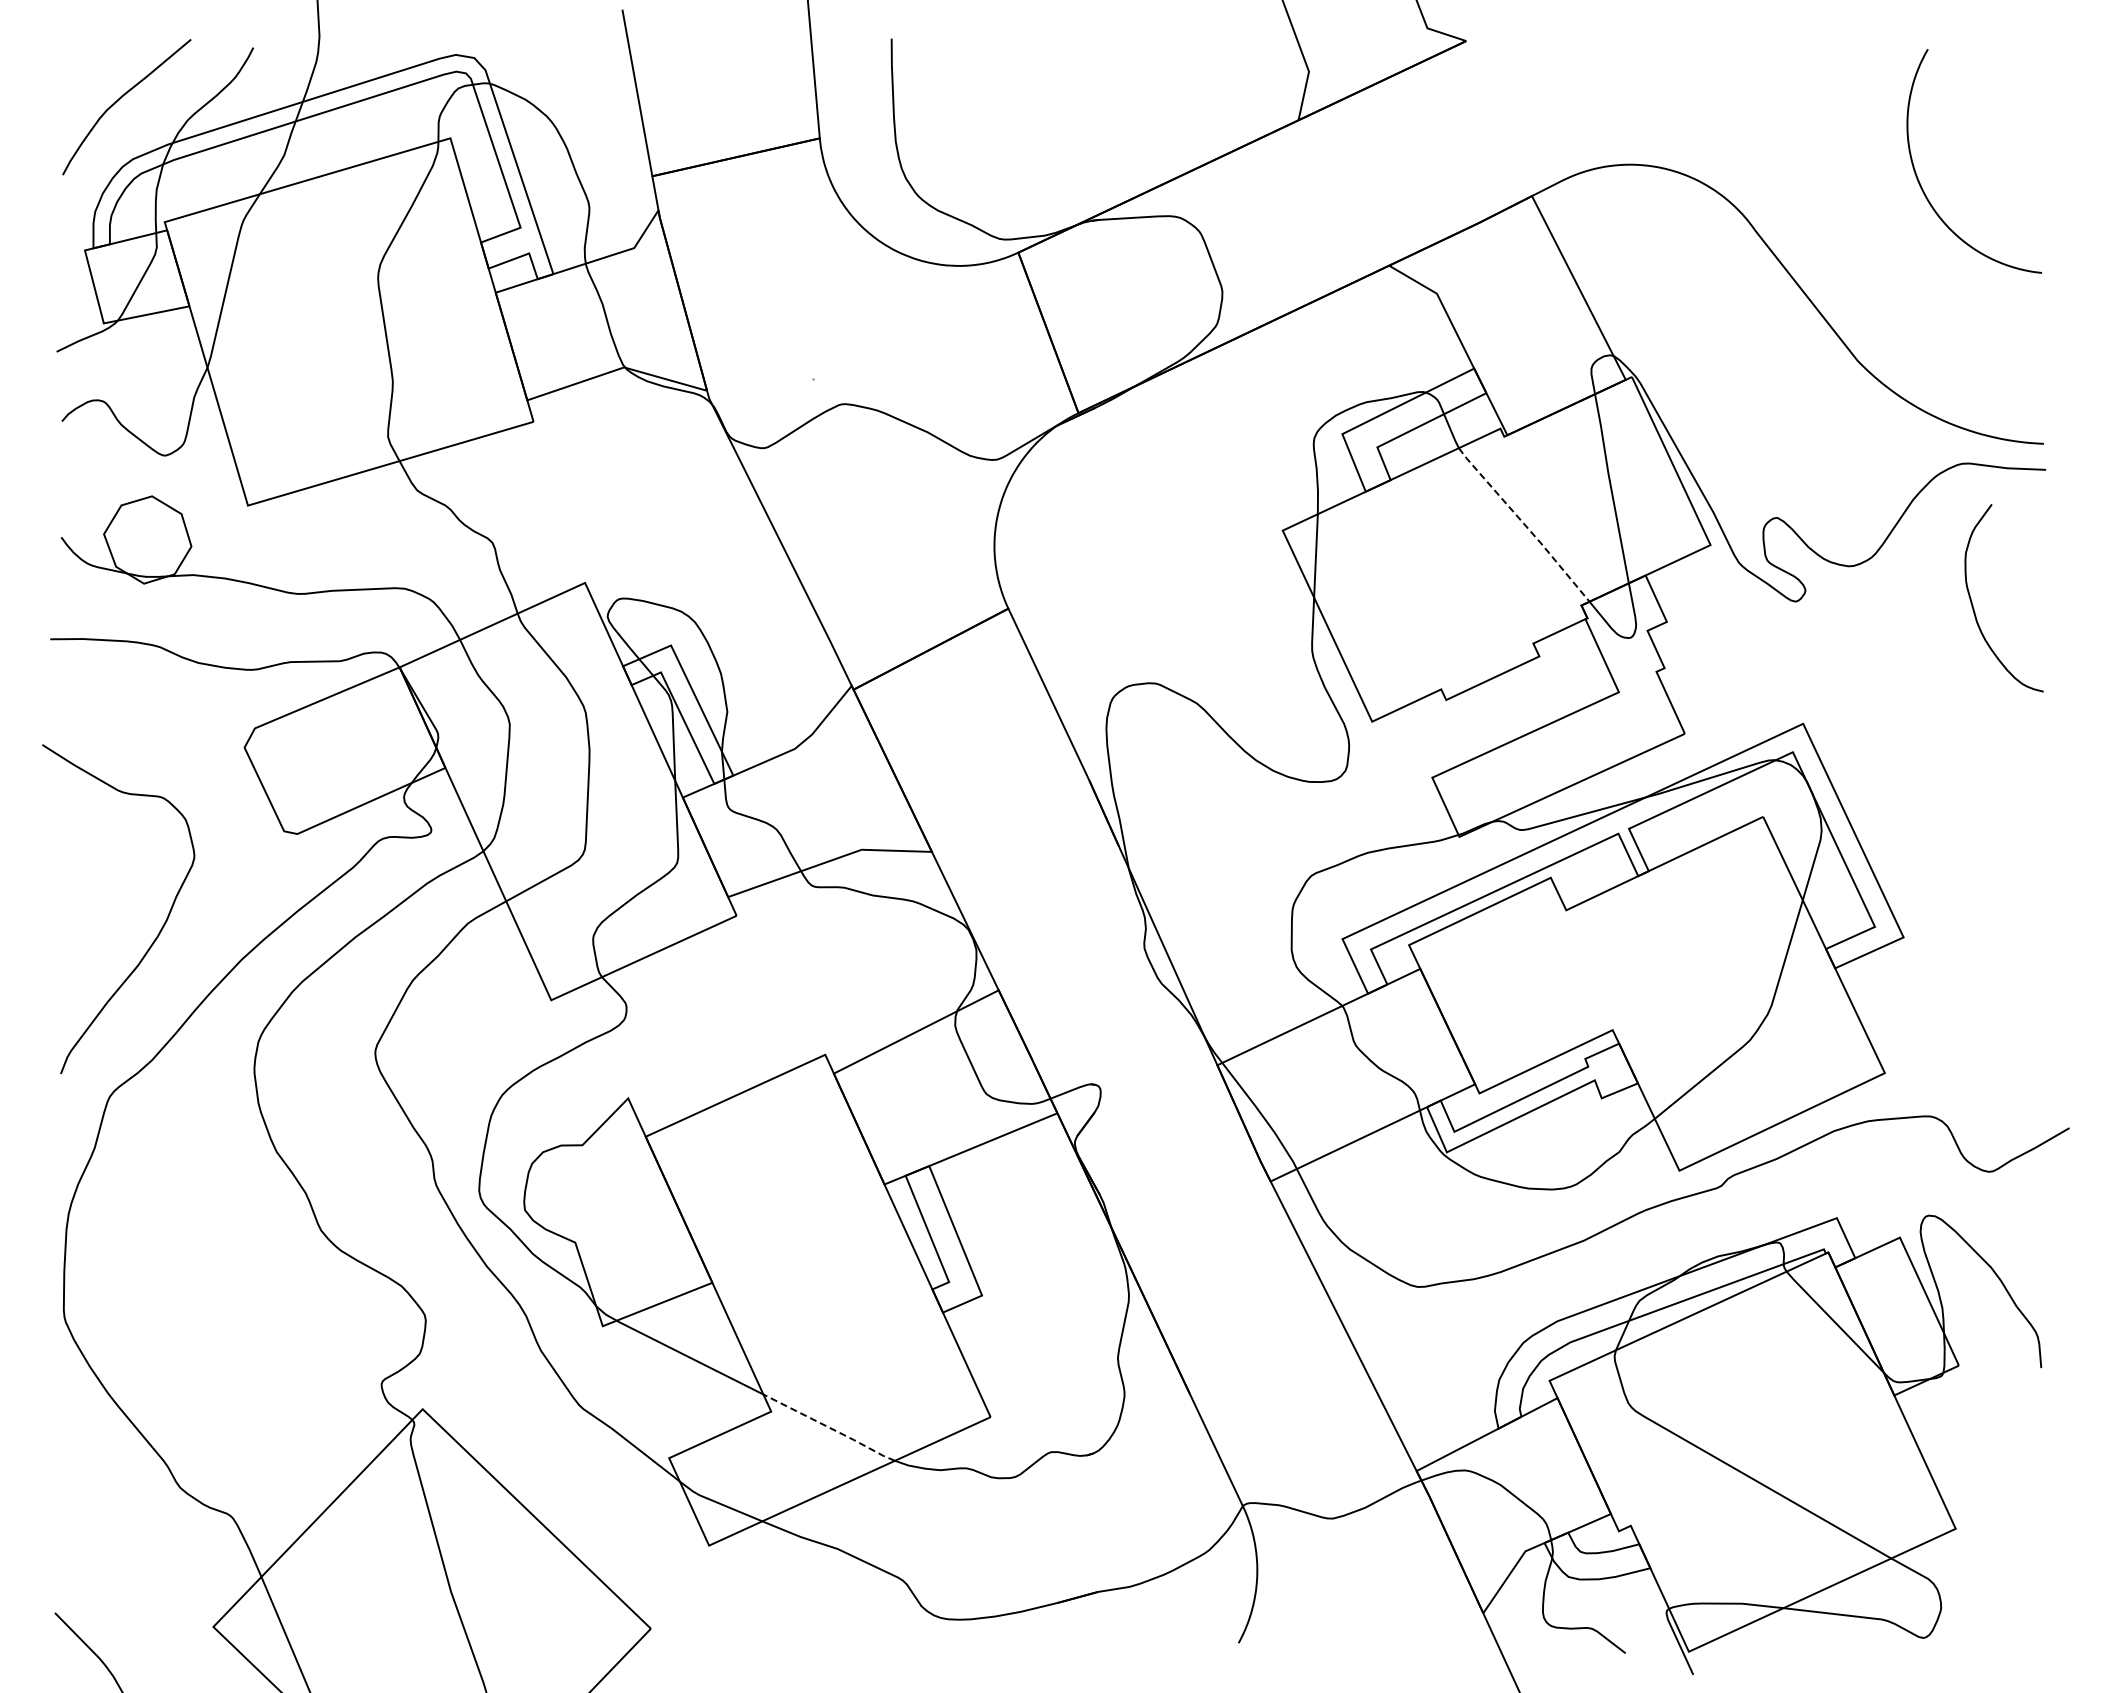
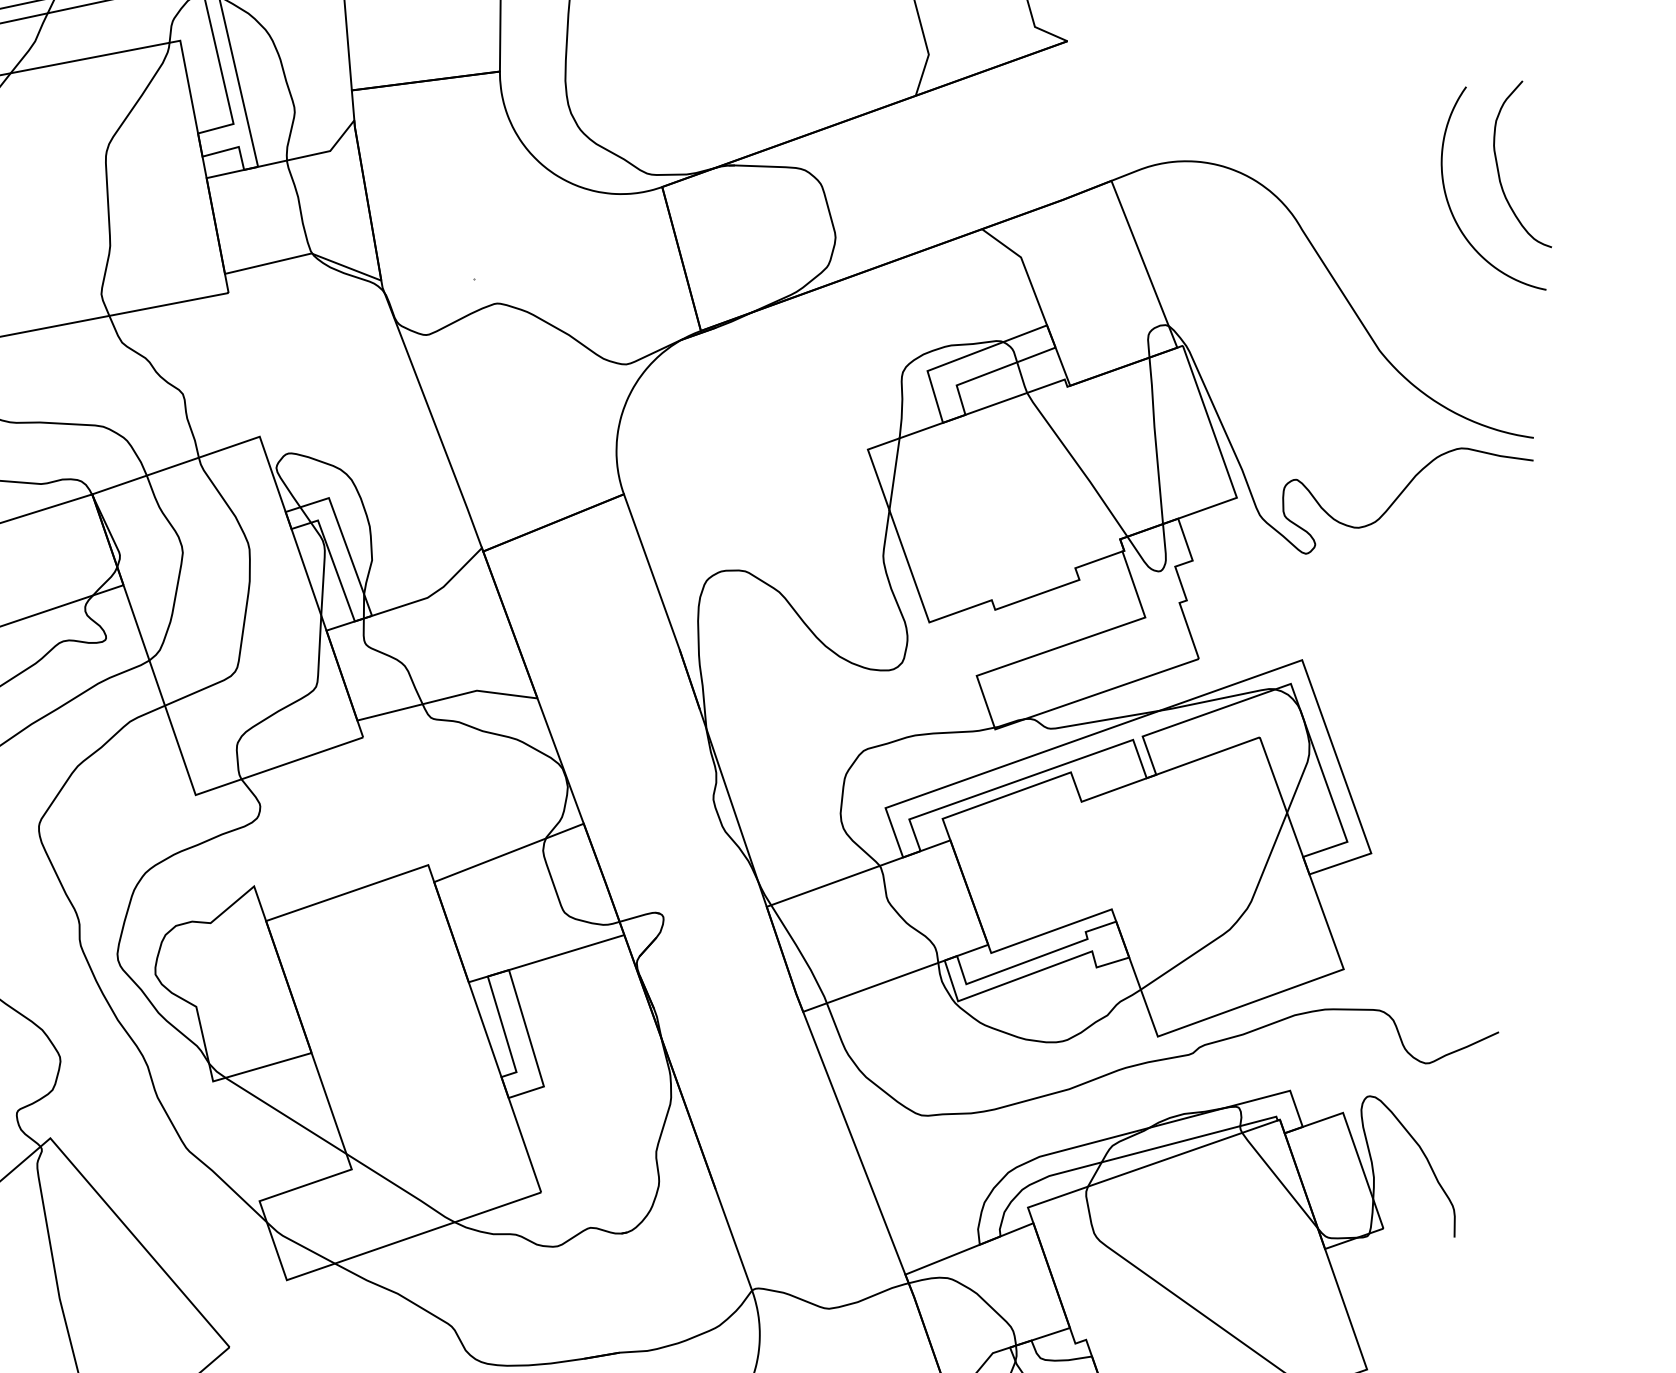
line: (1524, 524) -> (1077, 464), dashed -> solid
curve: (1974, 608) -> (1499, 169), moved
line: (829, 1427) -> (400, 1187), dashed -> solid

